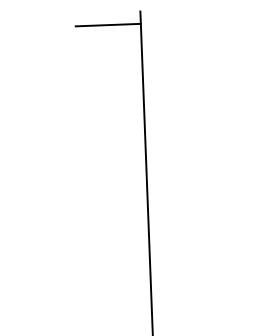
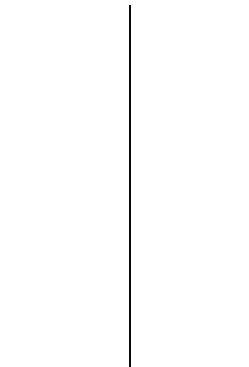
line: (107, 24) -> (99, 17), removed

